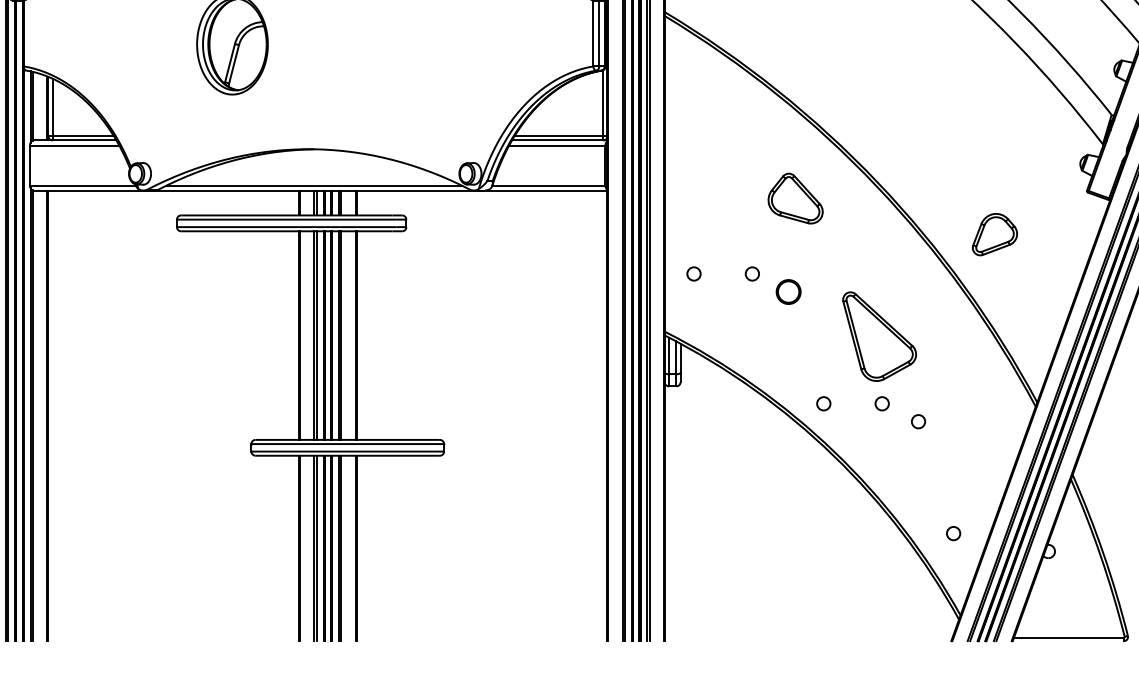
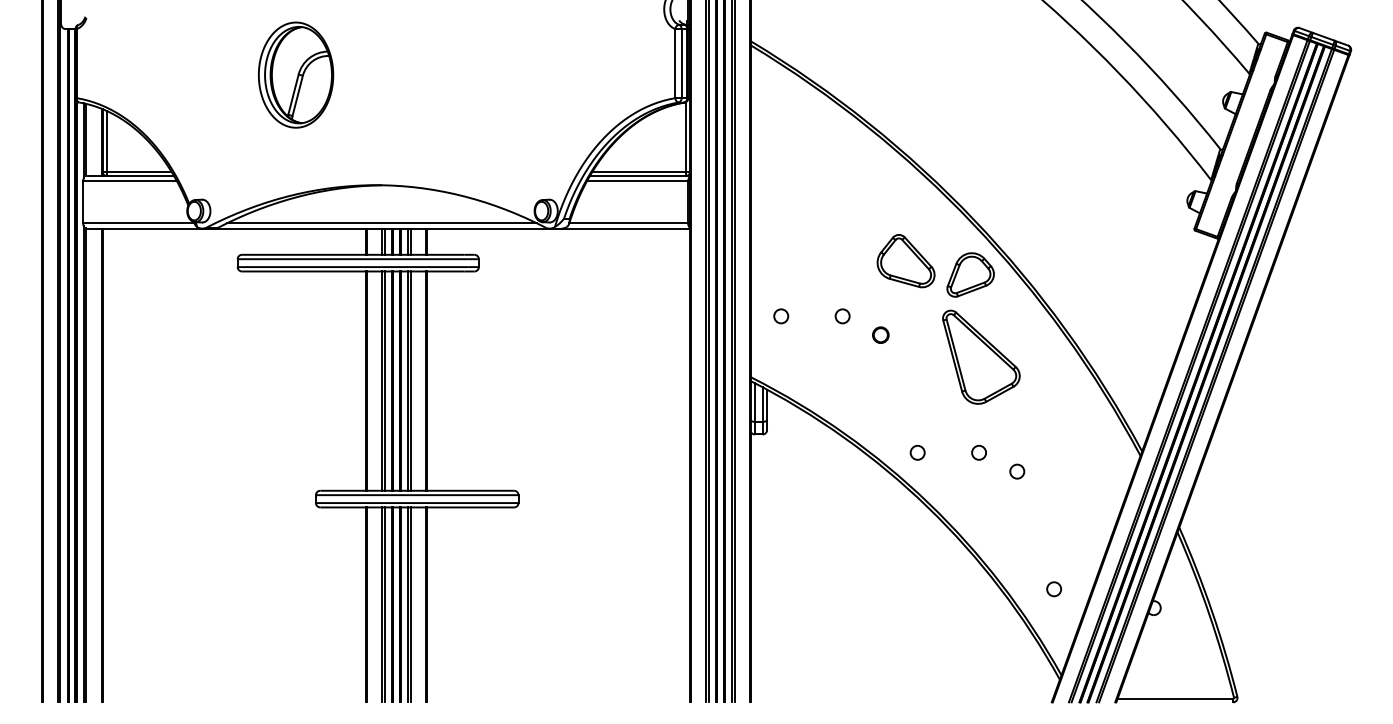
part: (795, 198) -> (905, 261), moved
part: (994, 234) -> (970, 274), moved
circle: (788, 291) -> (880, 334), size x0.62
part: (879, 335) -> (981, 356), moved

